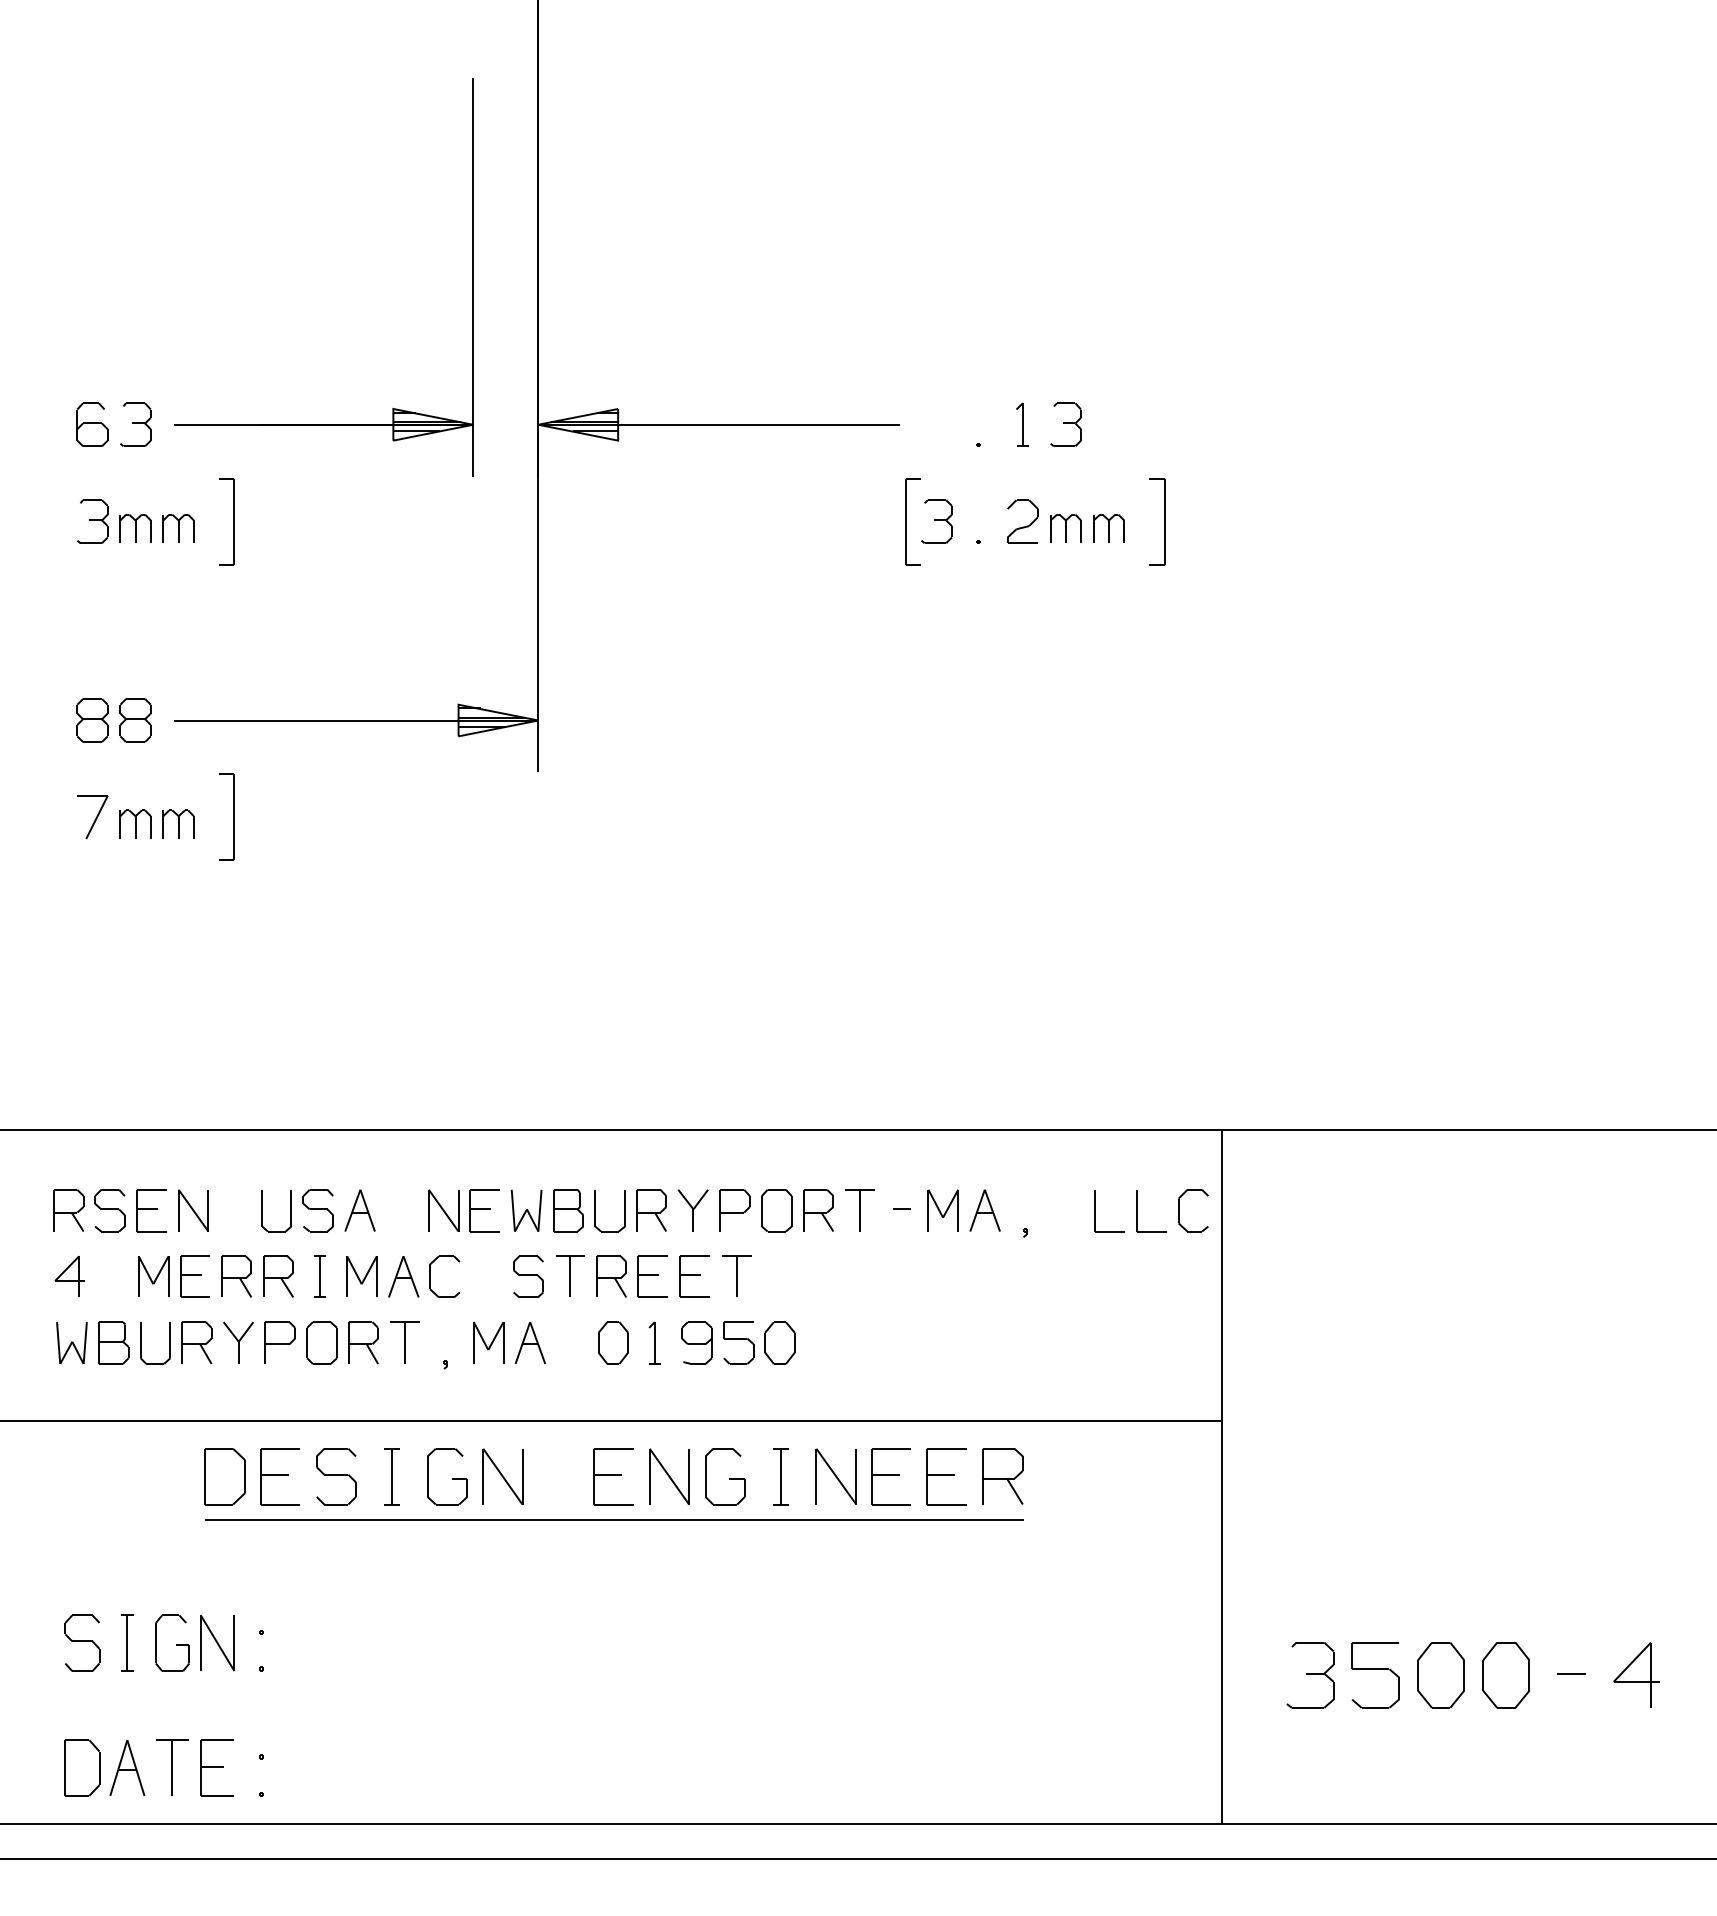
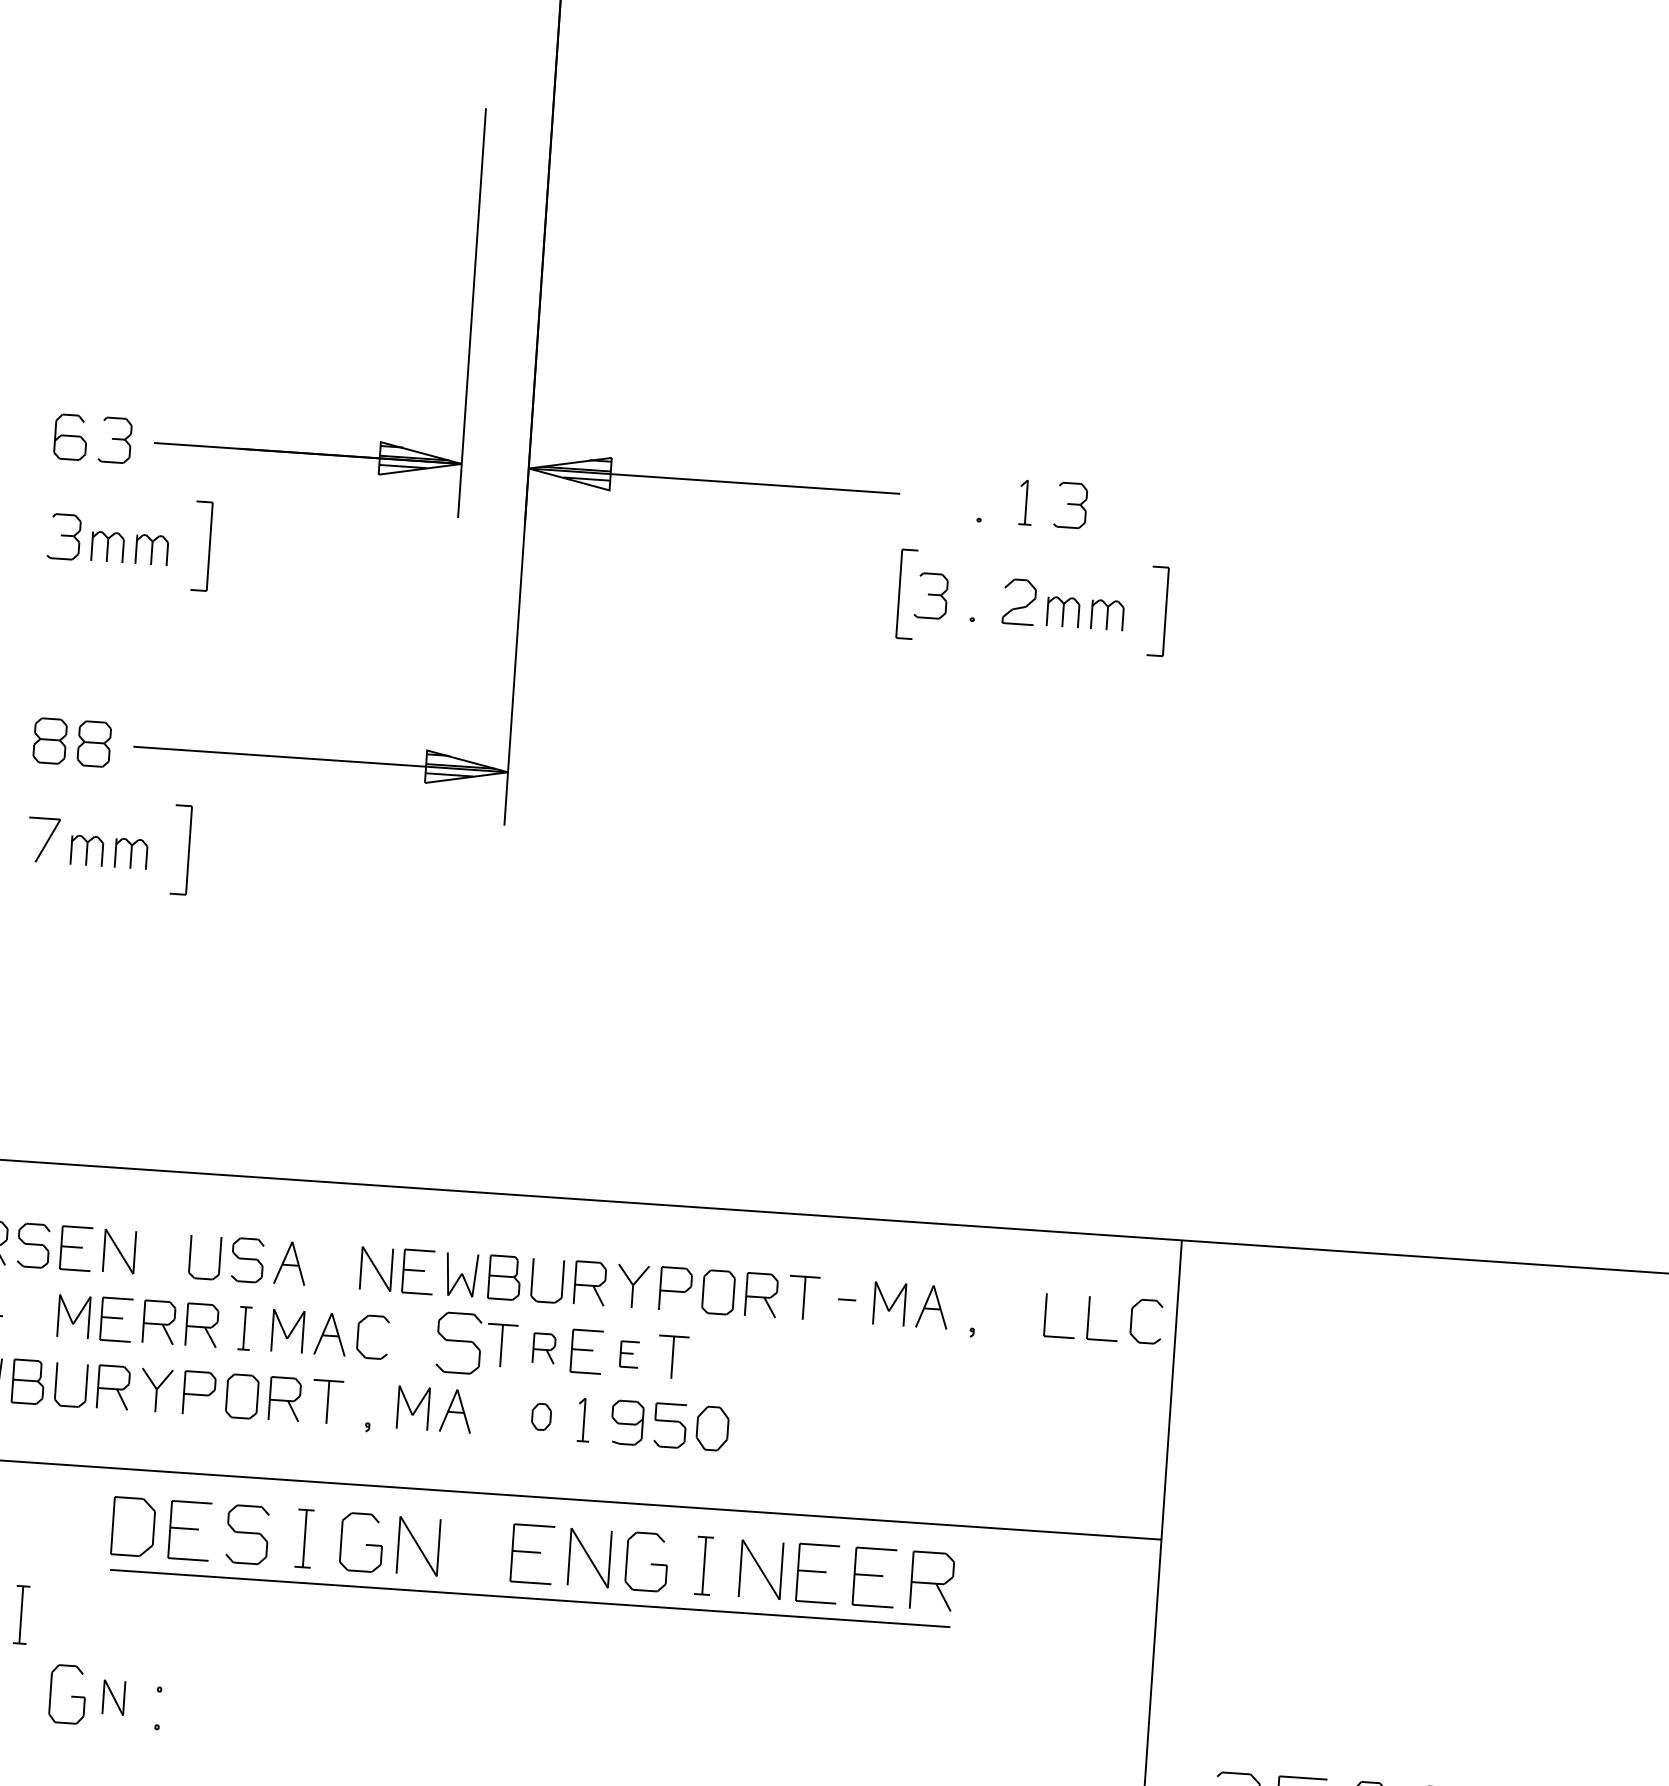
part: (528, 1276) -> (458, 1342), size x1.4
part: (611, 1276) -> (544, 1348), size x0.7
part: (694, 1276) -> (629, 1354), size x0.6
part: (613, 1342) -> (541, 1416), size x0.6
part: (127, 1642) -> (21, 1614), moved
part: (217, 1643) -> (113, 1697), size x0.6

